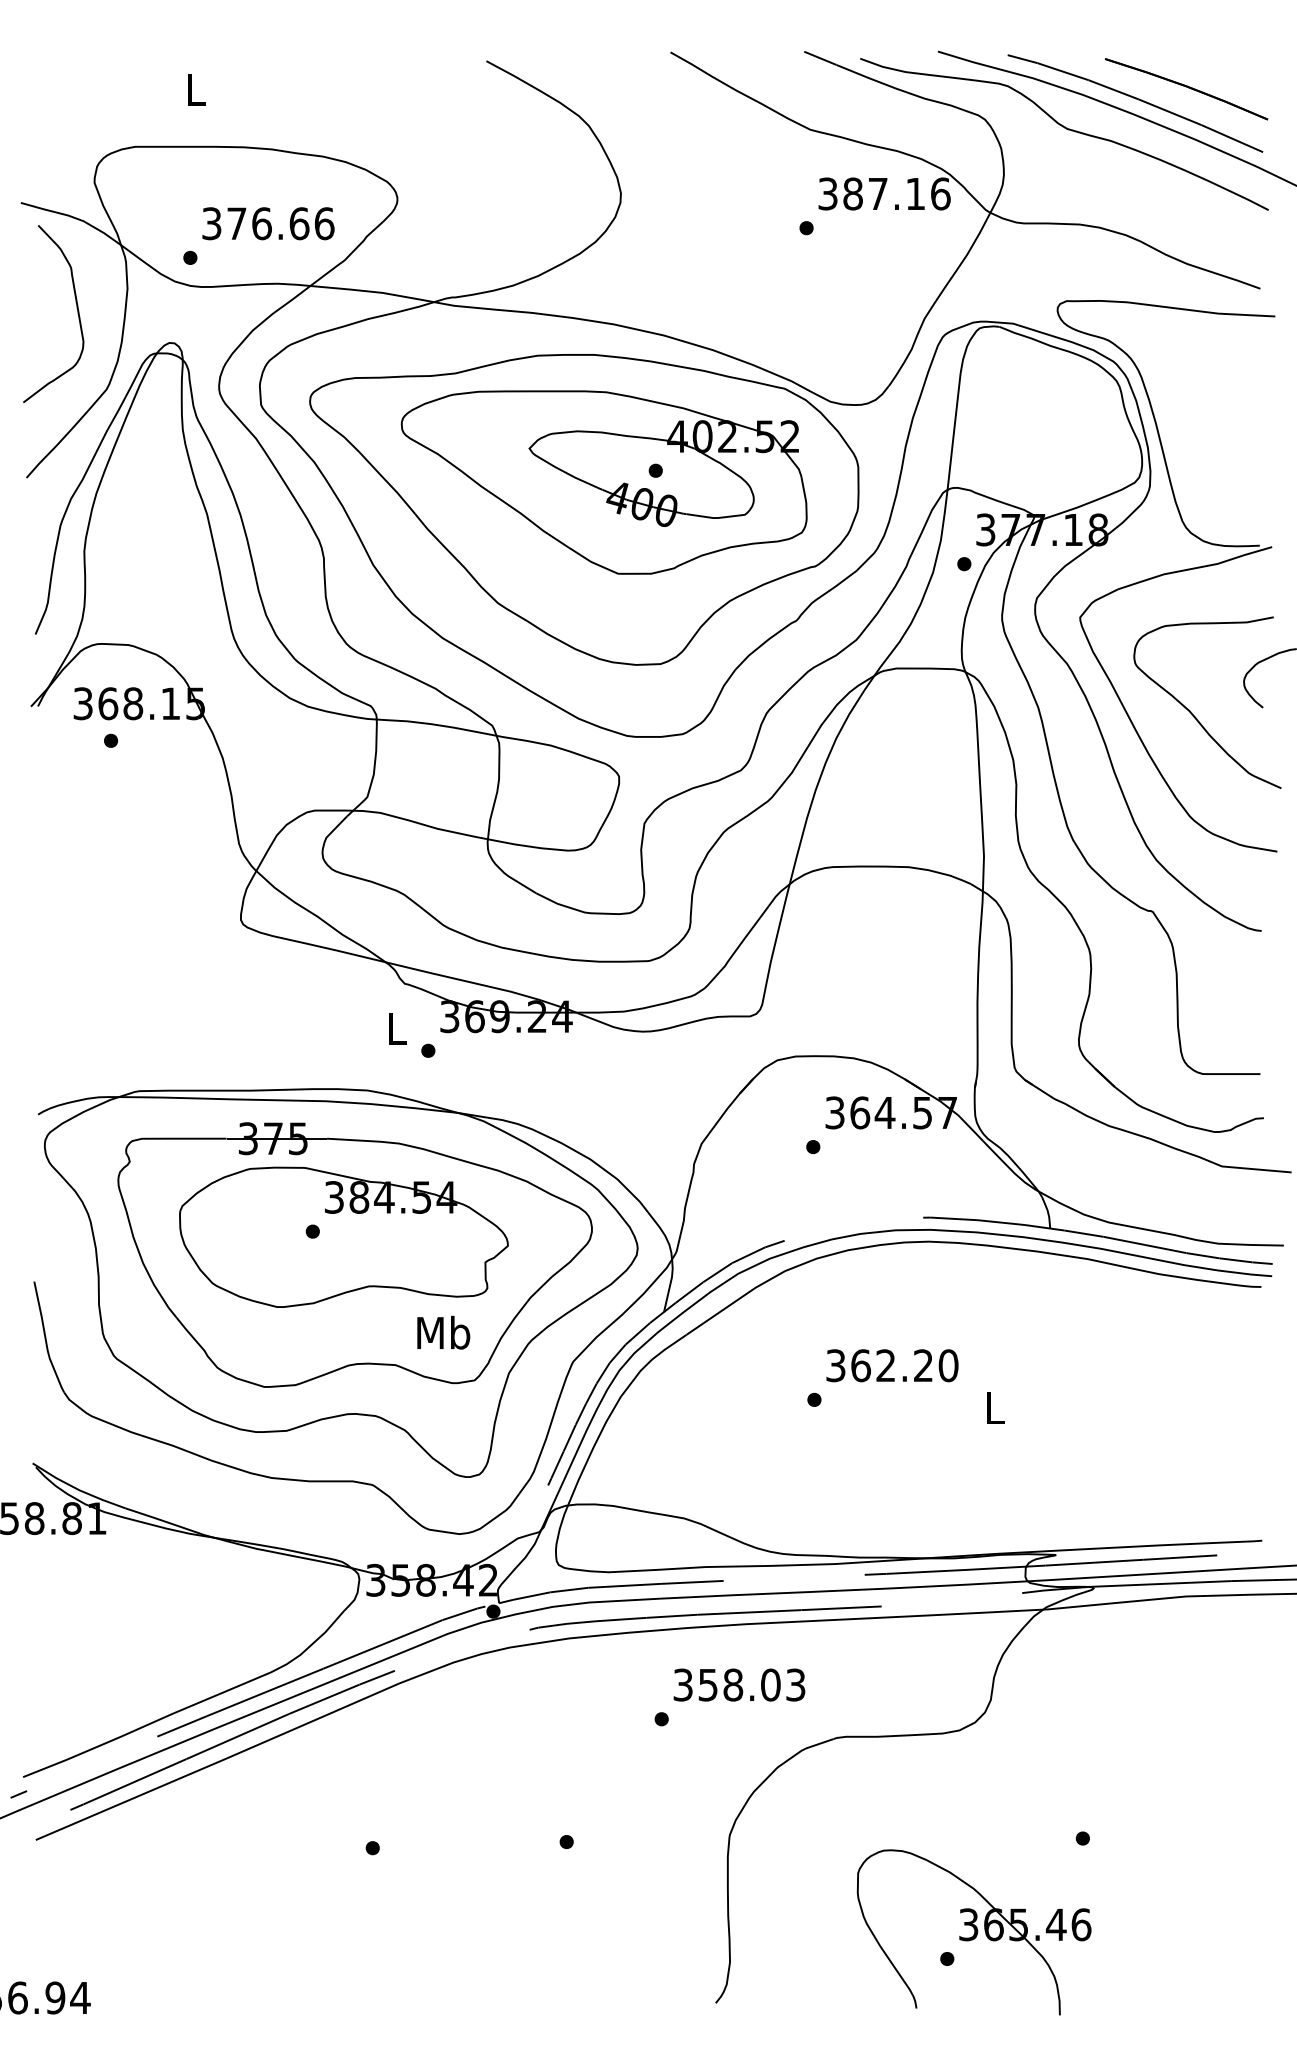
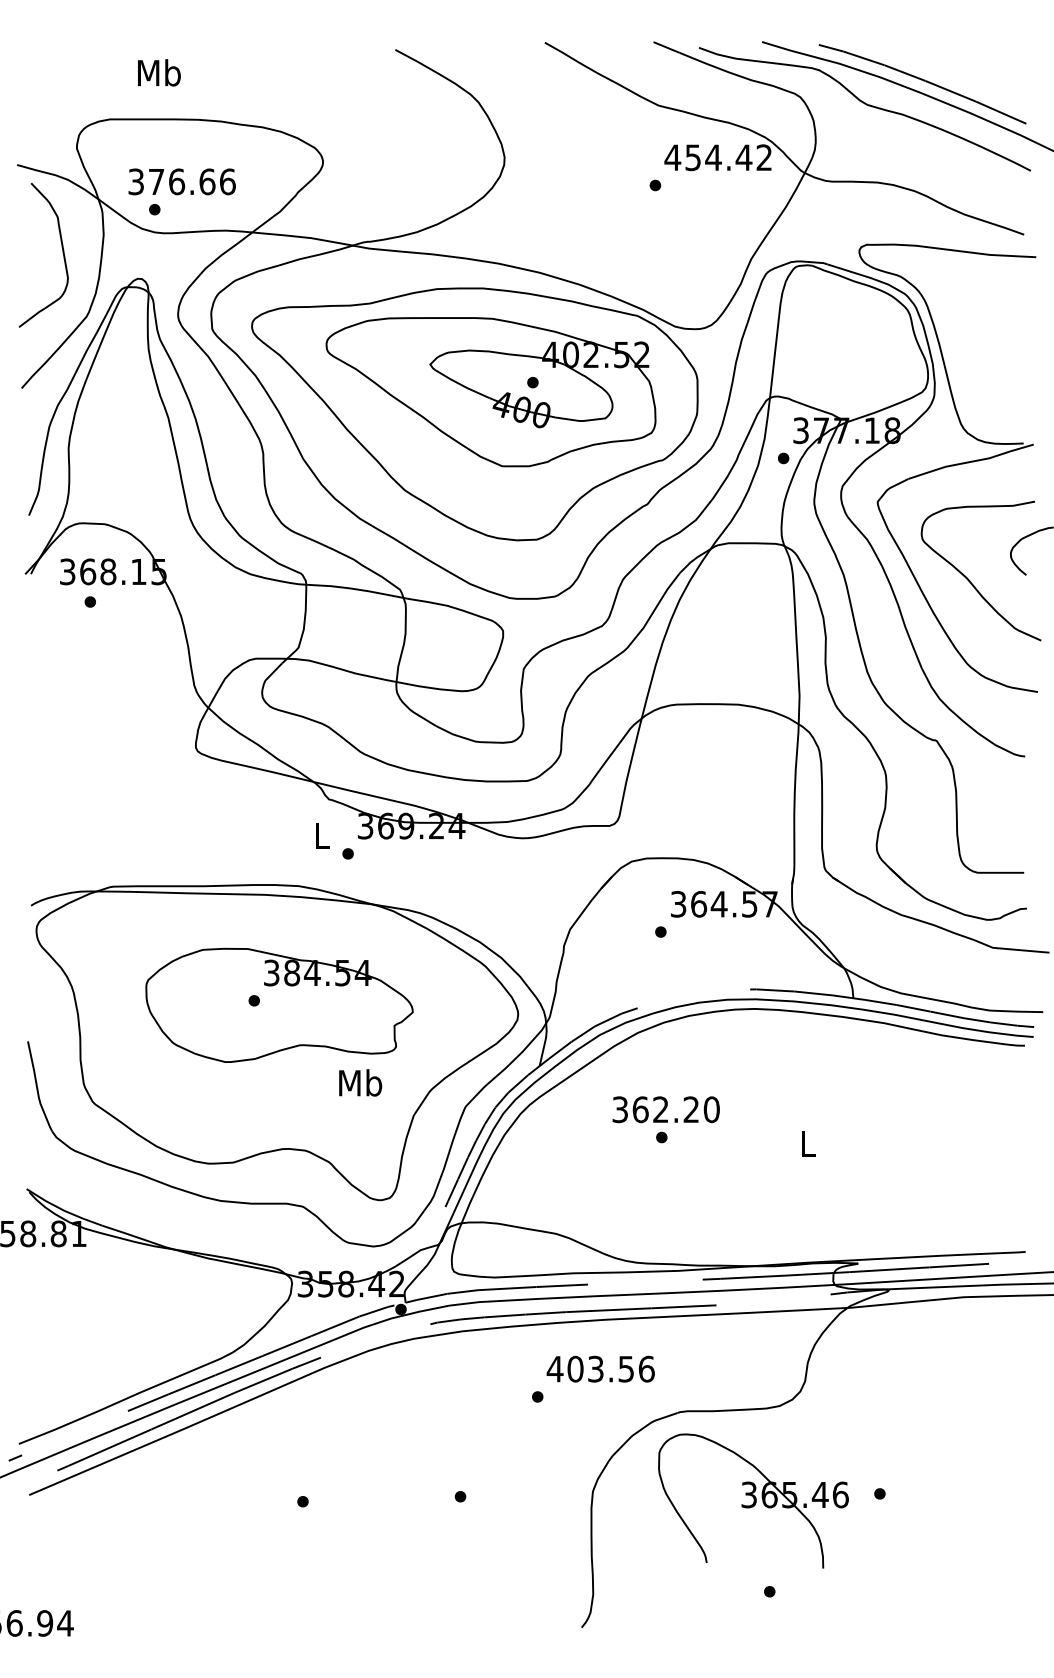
text: (196, 89) -> (159, 72), L -> Mb
part: (1185, 89) -> (963, 72), removed
text: (884, 193) -> (718, 157), 387.16 -> 454.42
text: (267, 223) -> (181, 181), moved
part: (354, 1254) -> (288, 1019), removed
text: (891, 1365) -> (665, 1109), moved
text: (738, 1684) -> (600, 1368), 358.03 -> 403.56
part: (974, 1931) -> (753, 1500), moved

